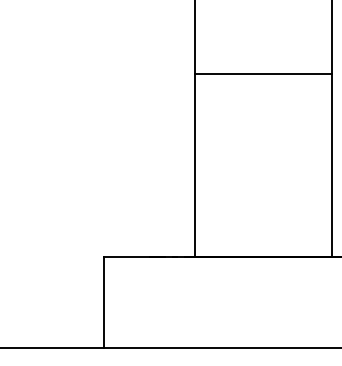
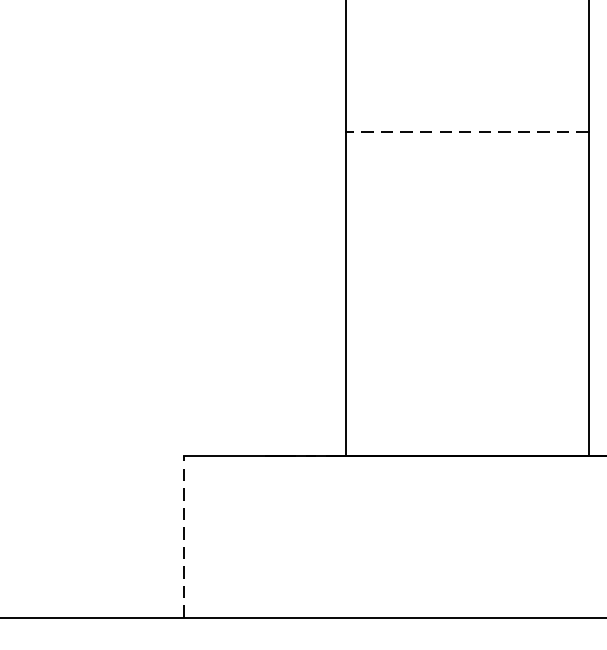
line: (262, 74) -> (465, 132), solid -> dashed
line: (103, 302) -> (183, 537), solid -> dashed

